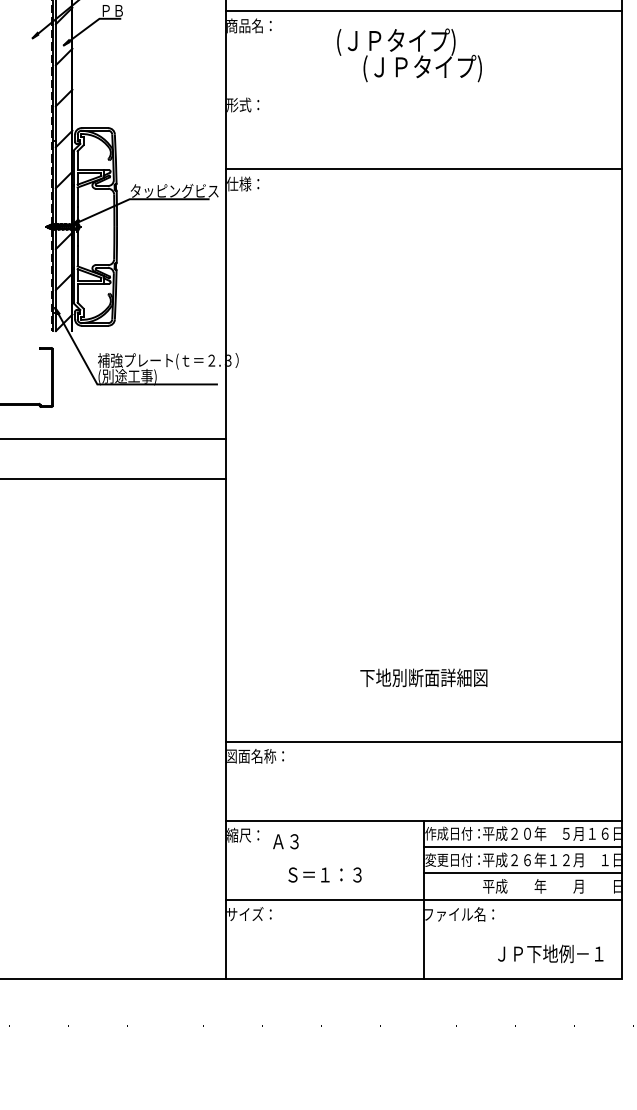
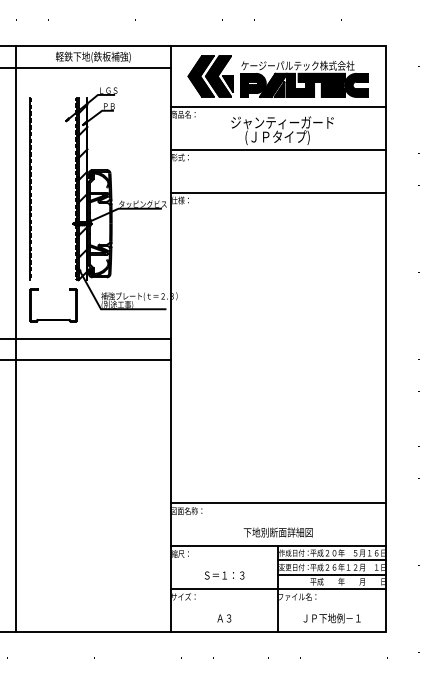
text: (431, 42) -> (282, 123), (ＪＰタイプ) -> ジャンティーガード
line: (424, 90) -> (278, 149), added
text: (422, 677) -> (277, 532), moved
text: (286, 841) -> (224, 618), moved
text: (549, 954) -> (331, 618), moved

